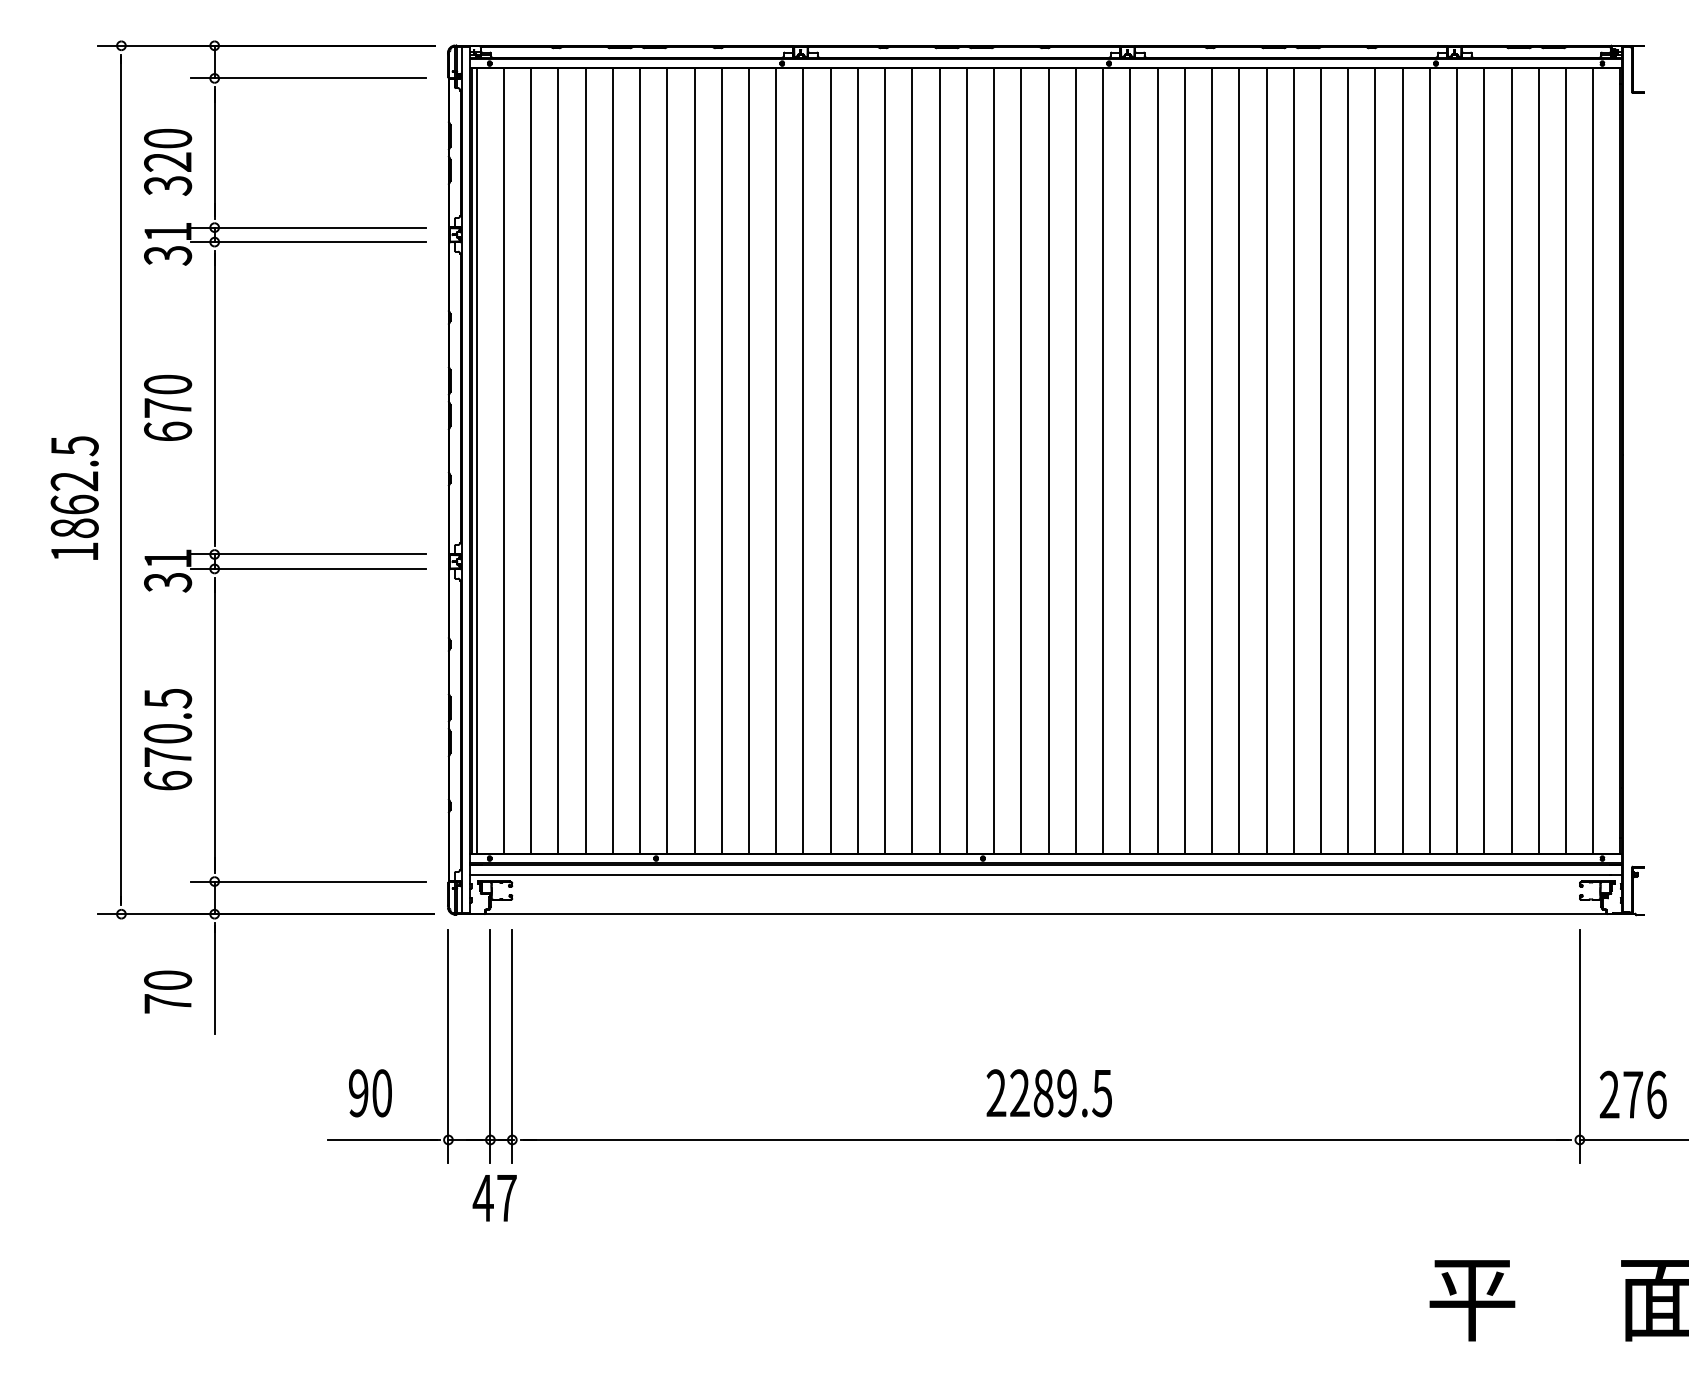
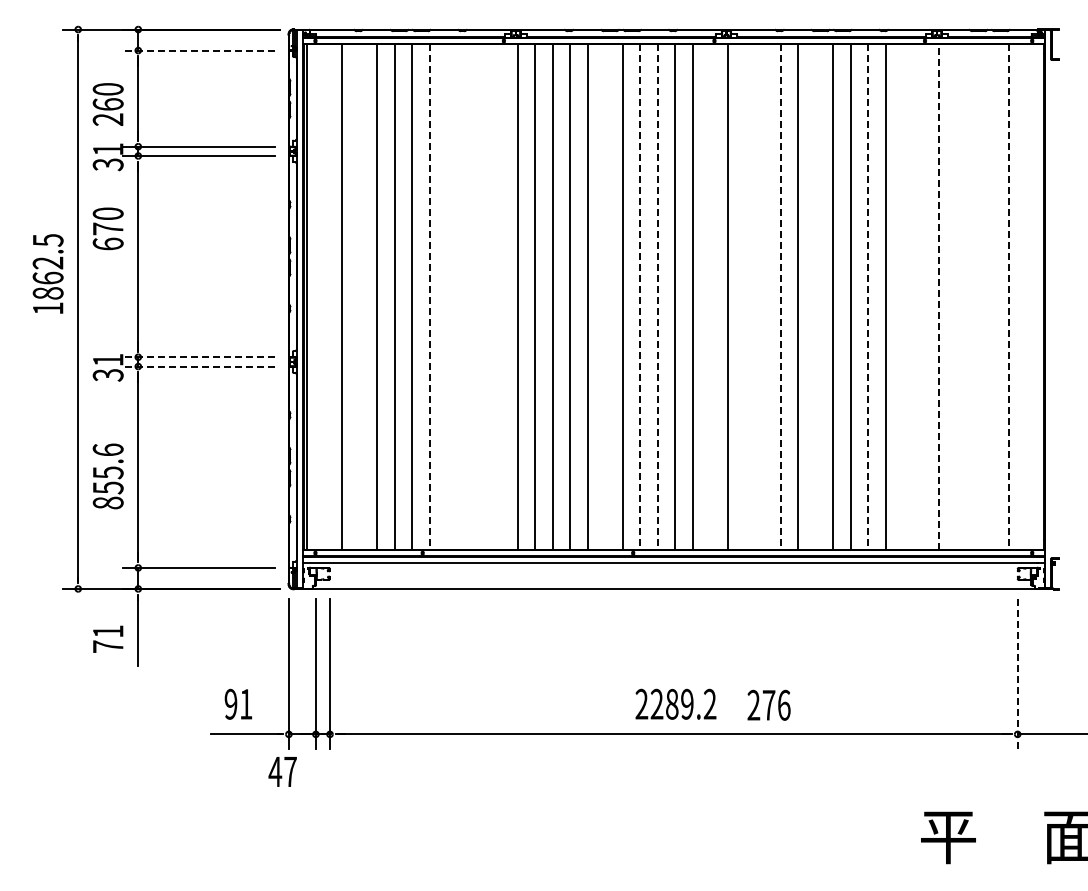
line: (308, 78) -> (198, 50), solid -> dashed
text: (166, 174) -> (107, 112), 320 -> 260
text: (166, 407) -> (107, 228), moved
line: (503, 461) -> (324, 297), removed
line: (558, 461) -> (359, 297), removed
line: (666, 461) -> (429, 297), solid -> dashed
line: (694, 461) -> (447, 297), removed
line: (721, 461) -> (464, 297), removed
line: (749, 461) -> (482, 297), removed
line: (776, 461) -> (500, 297), removed
line: (939, 461) -> (605, 297), removed
line: (994, 461) -> (640, 297), solid -> dashed
line: (1020, 461) -> (657, 297), solid -> dashed
line: (1102, 461) -> (710, 297), removed
line: (1157, 461) -> (745, 297), removed
line: (1185, 461) -> (763, 297), removed
line: (1211, 461) -> (780, 297), solid -> dashed
line: (1265, 461) -> (815, 297), removed
line: (1348, 461) -> (868, 297), solid -> dashed
line: (1402, 461) -> (903, 297), removed
line: (1430, 461) -> (921, 297), removed
line: (1456, 461) -> (938, 297), solid -> dashed
line: (1484, 461) -> (956, 297), removed
line: (1511, 461) -> (973, 297), removed
line: (1539, 461) -> (991, 297), removed
line: (1565, 461) -> (1008, 297), solid -> dashed
line: (1593, 461) -> (1026, 297), removed
text: (73, 497) -> (47, 273), moved
line: (308, 554) -> (198, 357), solid -> dashed
line: (308, 568) -> (198, 366), solid -> dashed
text: (166, 739) -> (107, 476), 670.5 -> 855.6
text: (166, 980) -> (107, 631), 70 -> 71
line: (1579, 1046) -> (1017, 674), solid -> dashed
text: (382, 1092) -> (246, 703), 90 -> 91
text: (1101, 1092) -> (709, 703), 2289.5 -> 2289.2
text: (1632, 1093) -> (768, 704), moved
text: (494, 1197) -> (282, 771), moved

